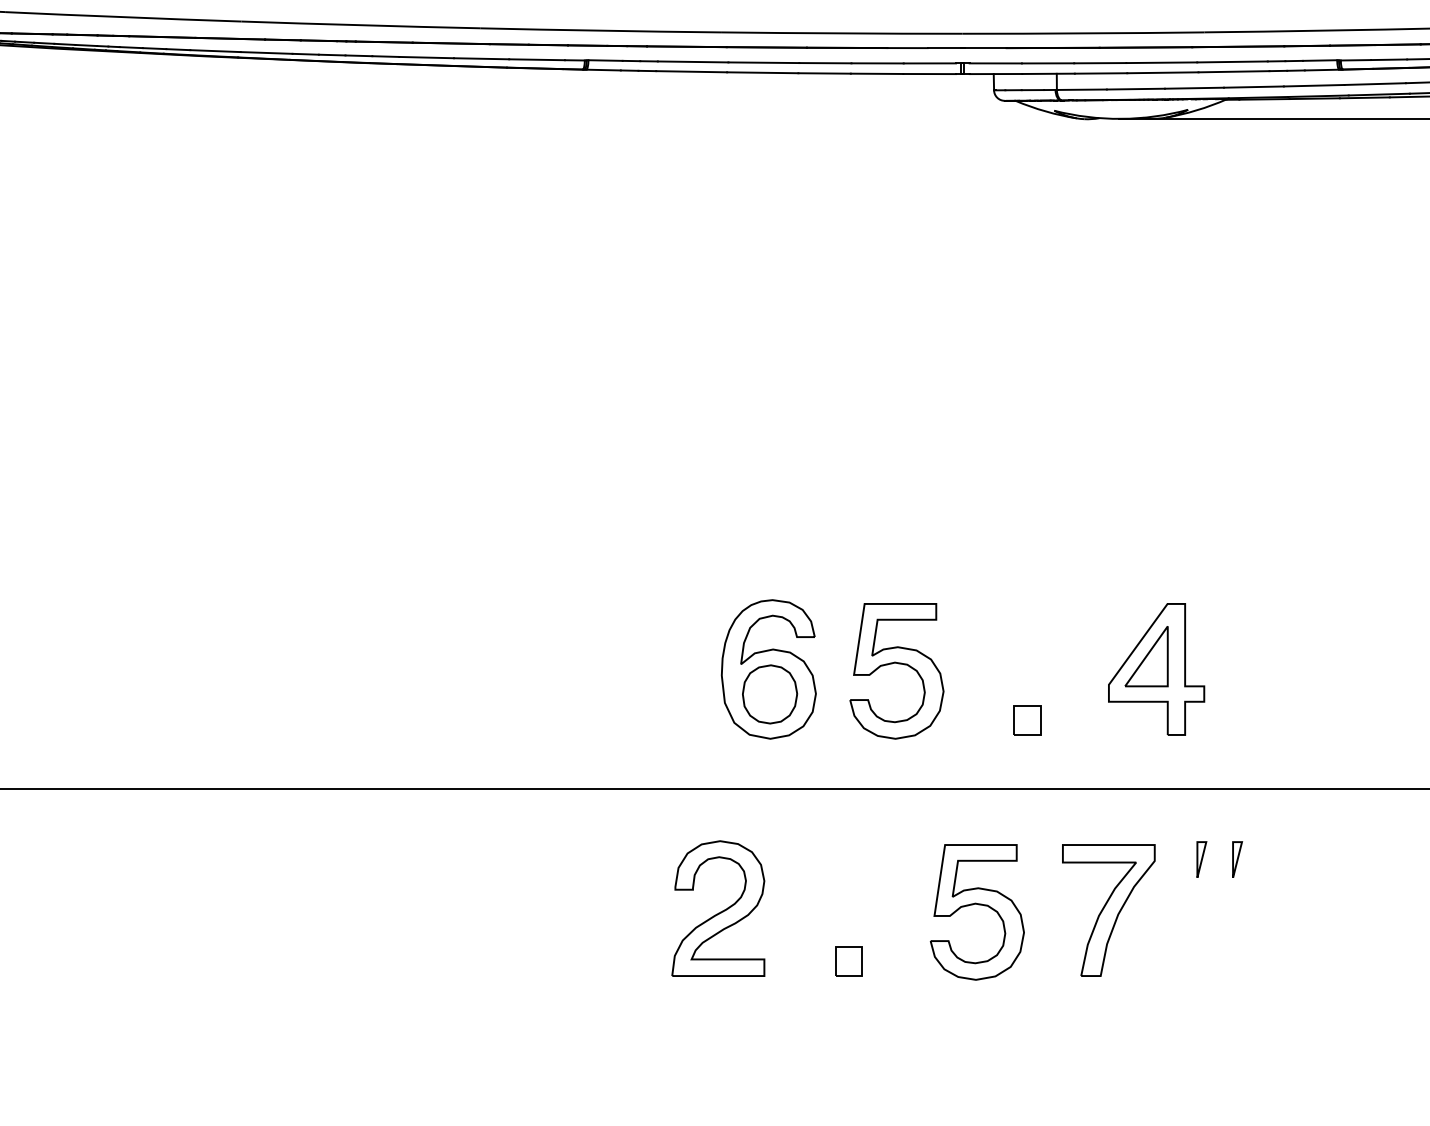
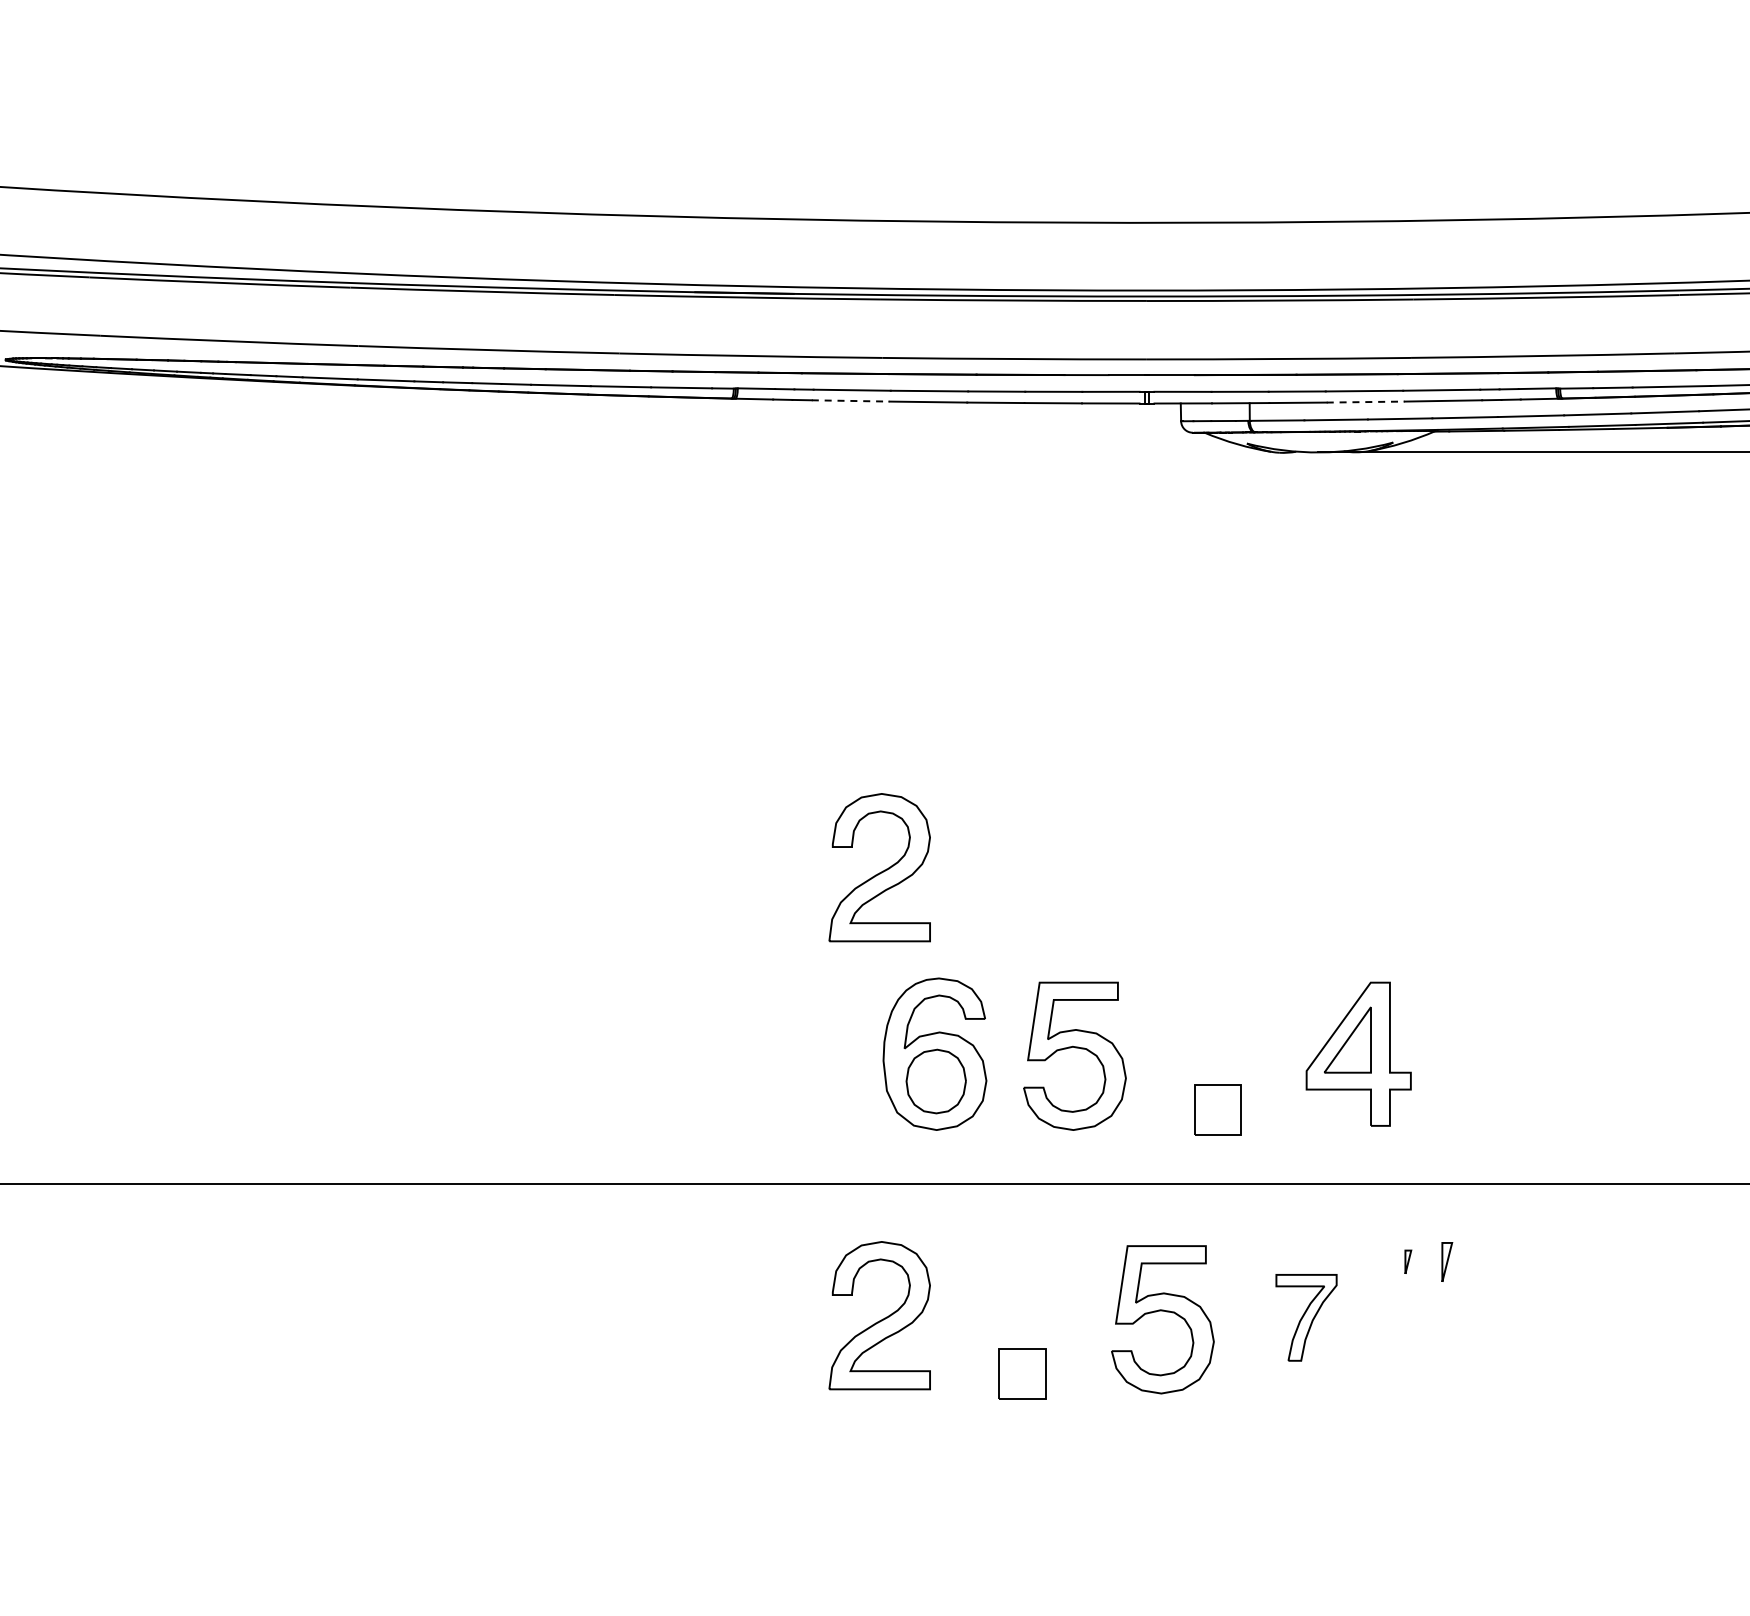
line: (691, 71) -> (850, 400), solid -> dashed
line: (1162, 73) -> (1365, 402), solid -> dashed
part: (718, 498) -> (879, 867), added
part: (1027, 720) -> (1217, 1109), size x1.6
part: (1202, 859) -> (1408, 1261), size x0.6
part: (1108, 910) -> (1306, 1317), size x0.6
part: (848, 961) -> (1022, 1373), size x1.6

